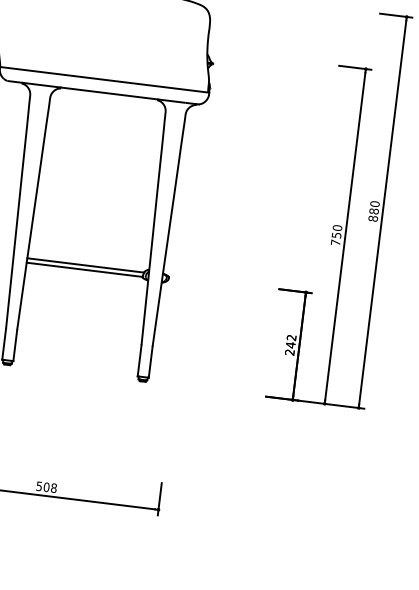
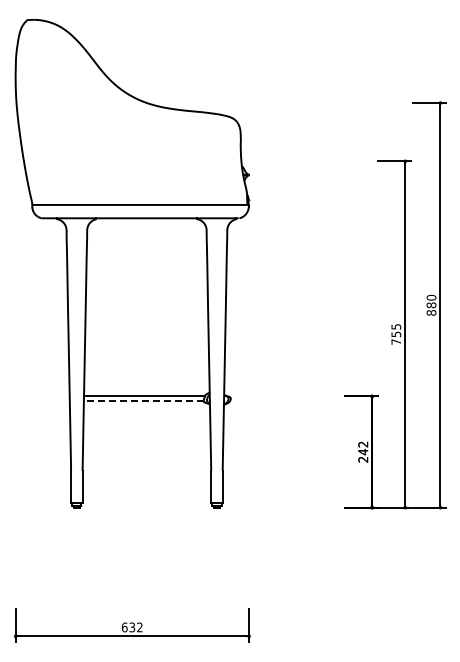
text: (337, 227) -> (396, 326), 750 -> 755
line: (84, 270) -> (143, 401), solid -> dashed
text: (45, 487) -> (131, 627), 508 -> 632

